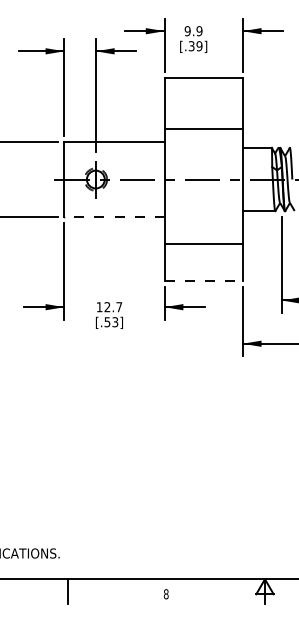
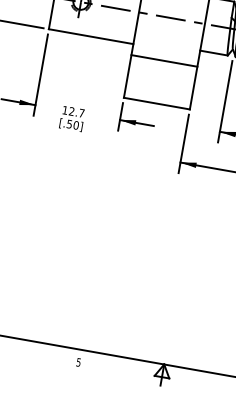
line: (114, 217) -> (91, 36), dashed -> solid
line: (203, 244) -> (164, 61), moved
line: (204, 280) -> (157, 103), dashed -> solid
text: (115, 322) -> (76, 125), [.53] -> [.50]
text: (165, 594) -> (78, 362), 8 -> 5

